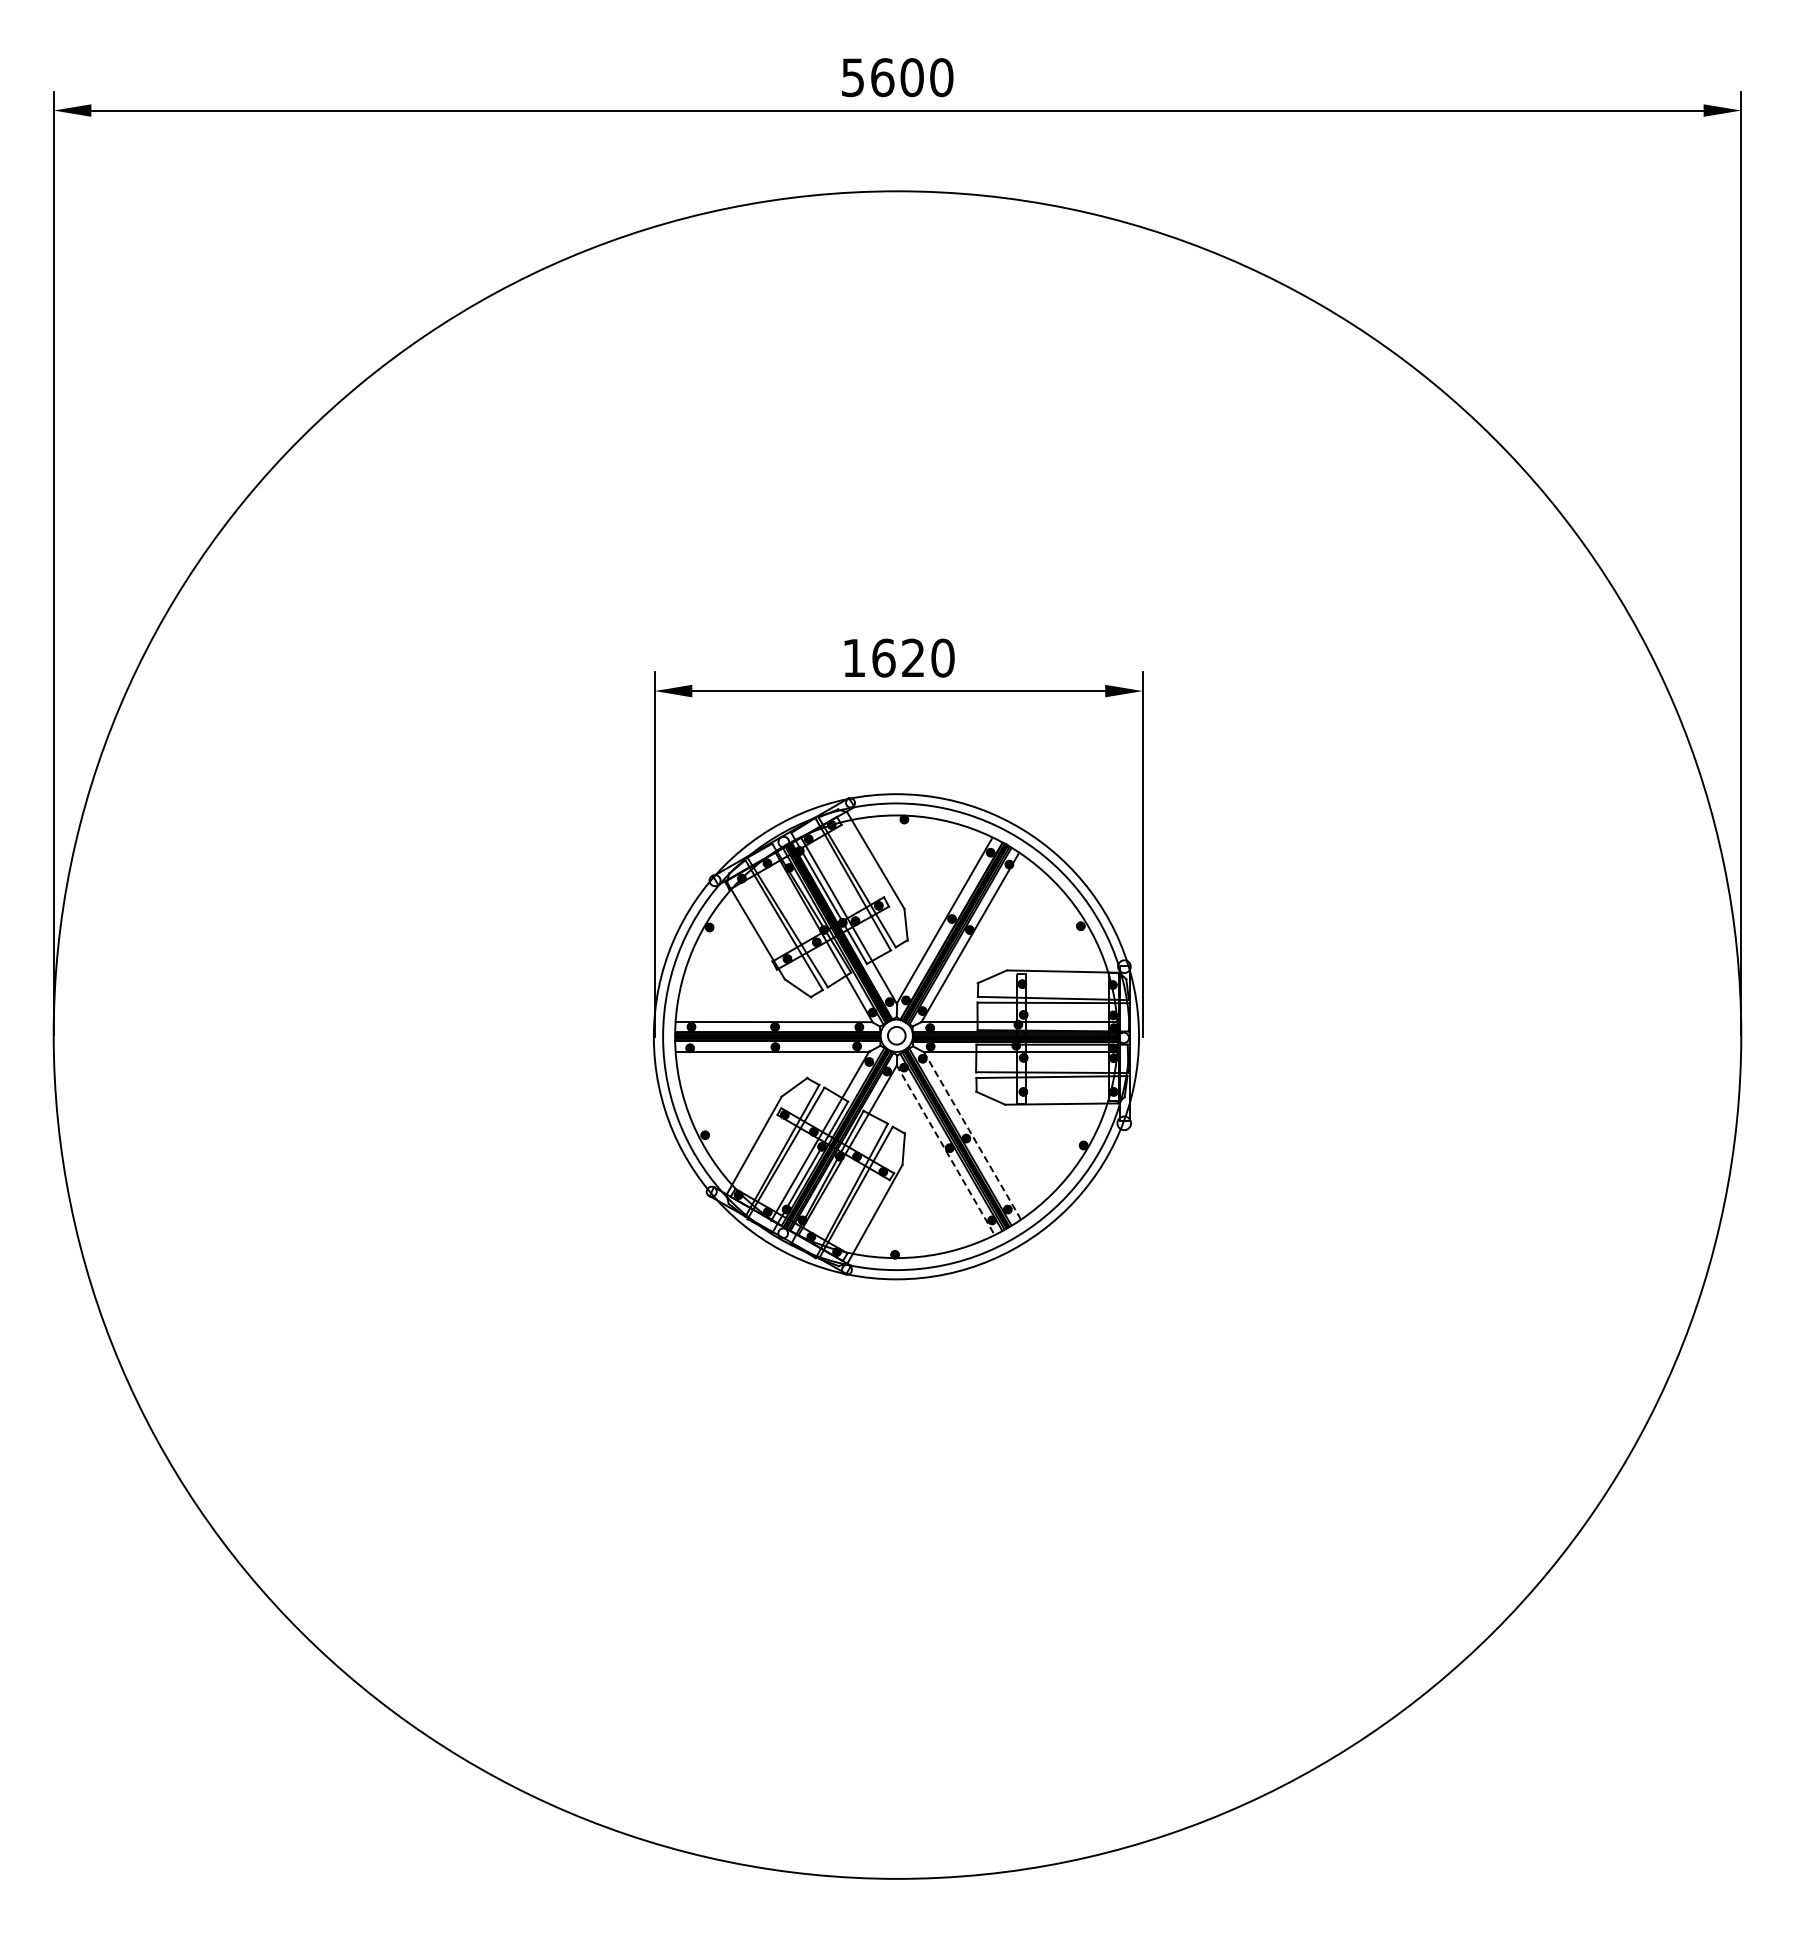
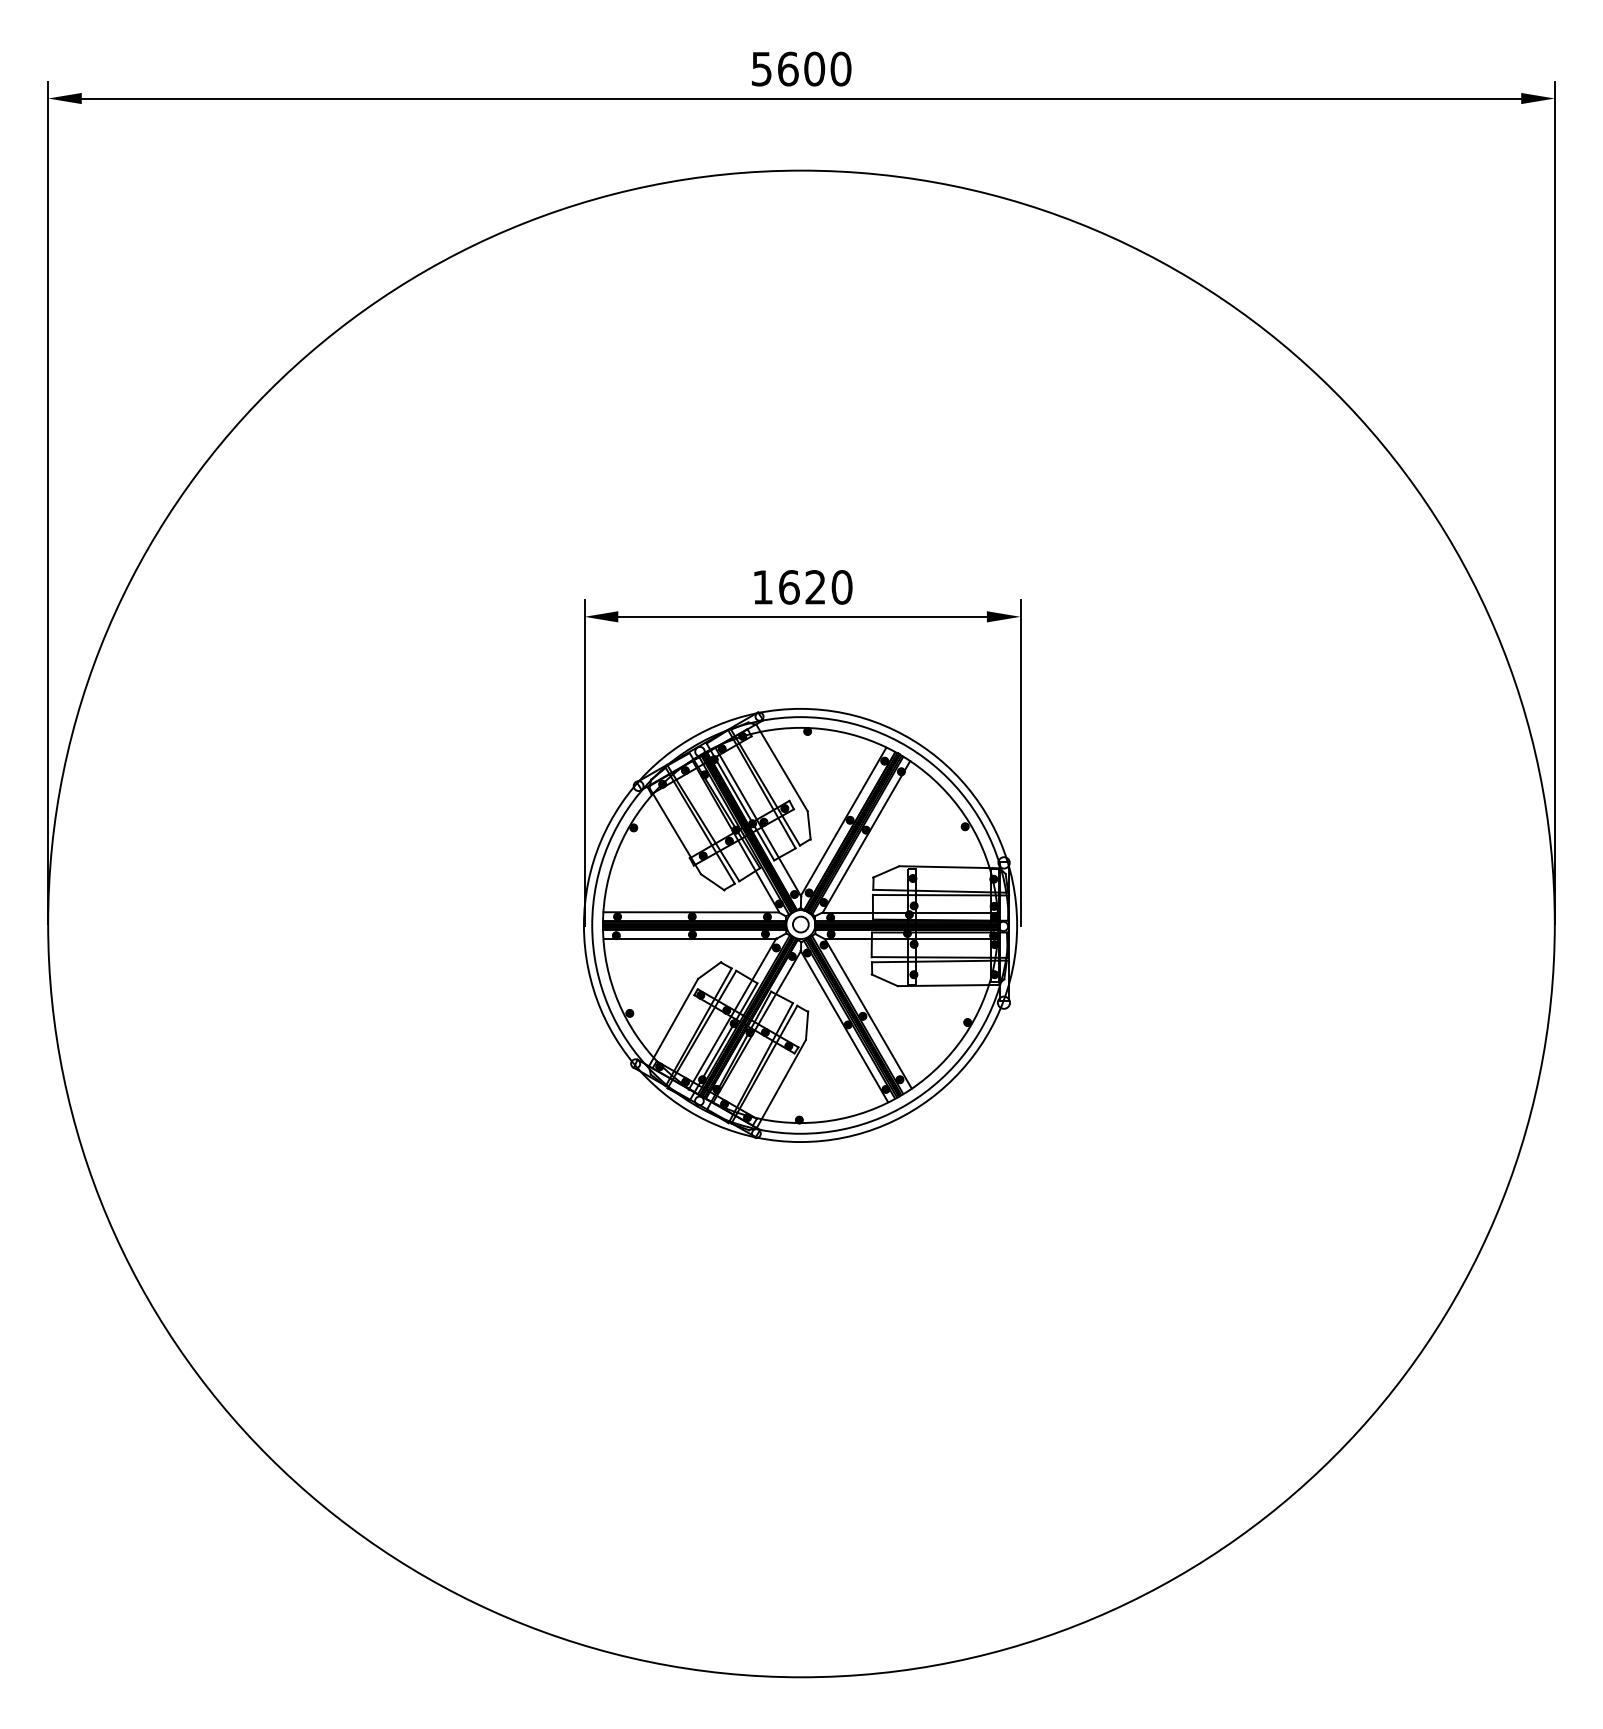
line: (972, 1136) -> (868, 1014), dashed -> solid
line: (945, 1149) -> (844, 1026), dashed -> solid

